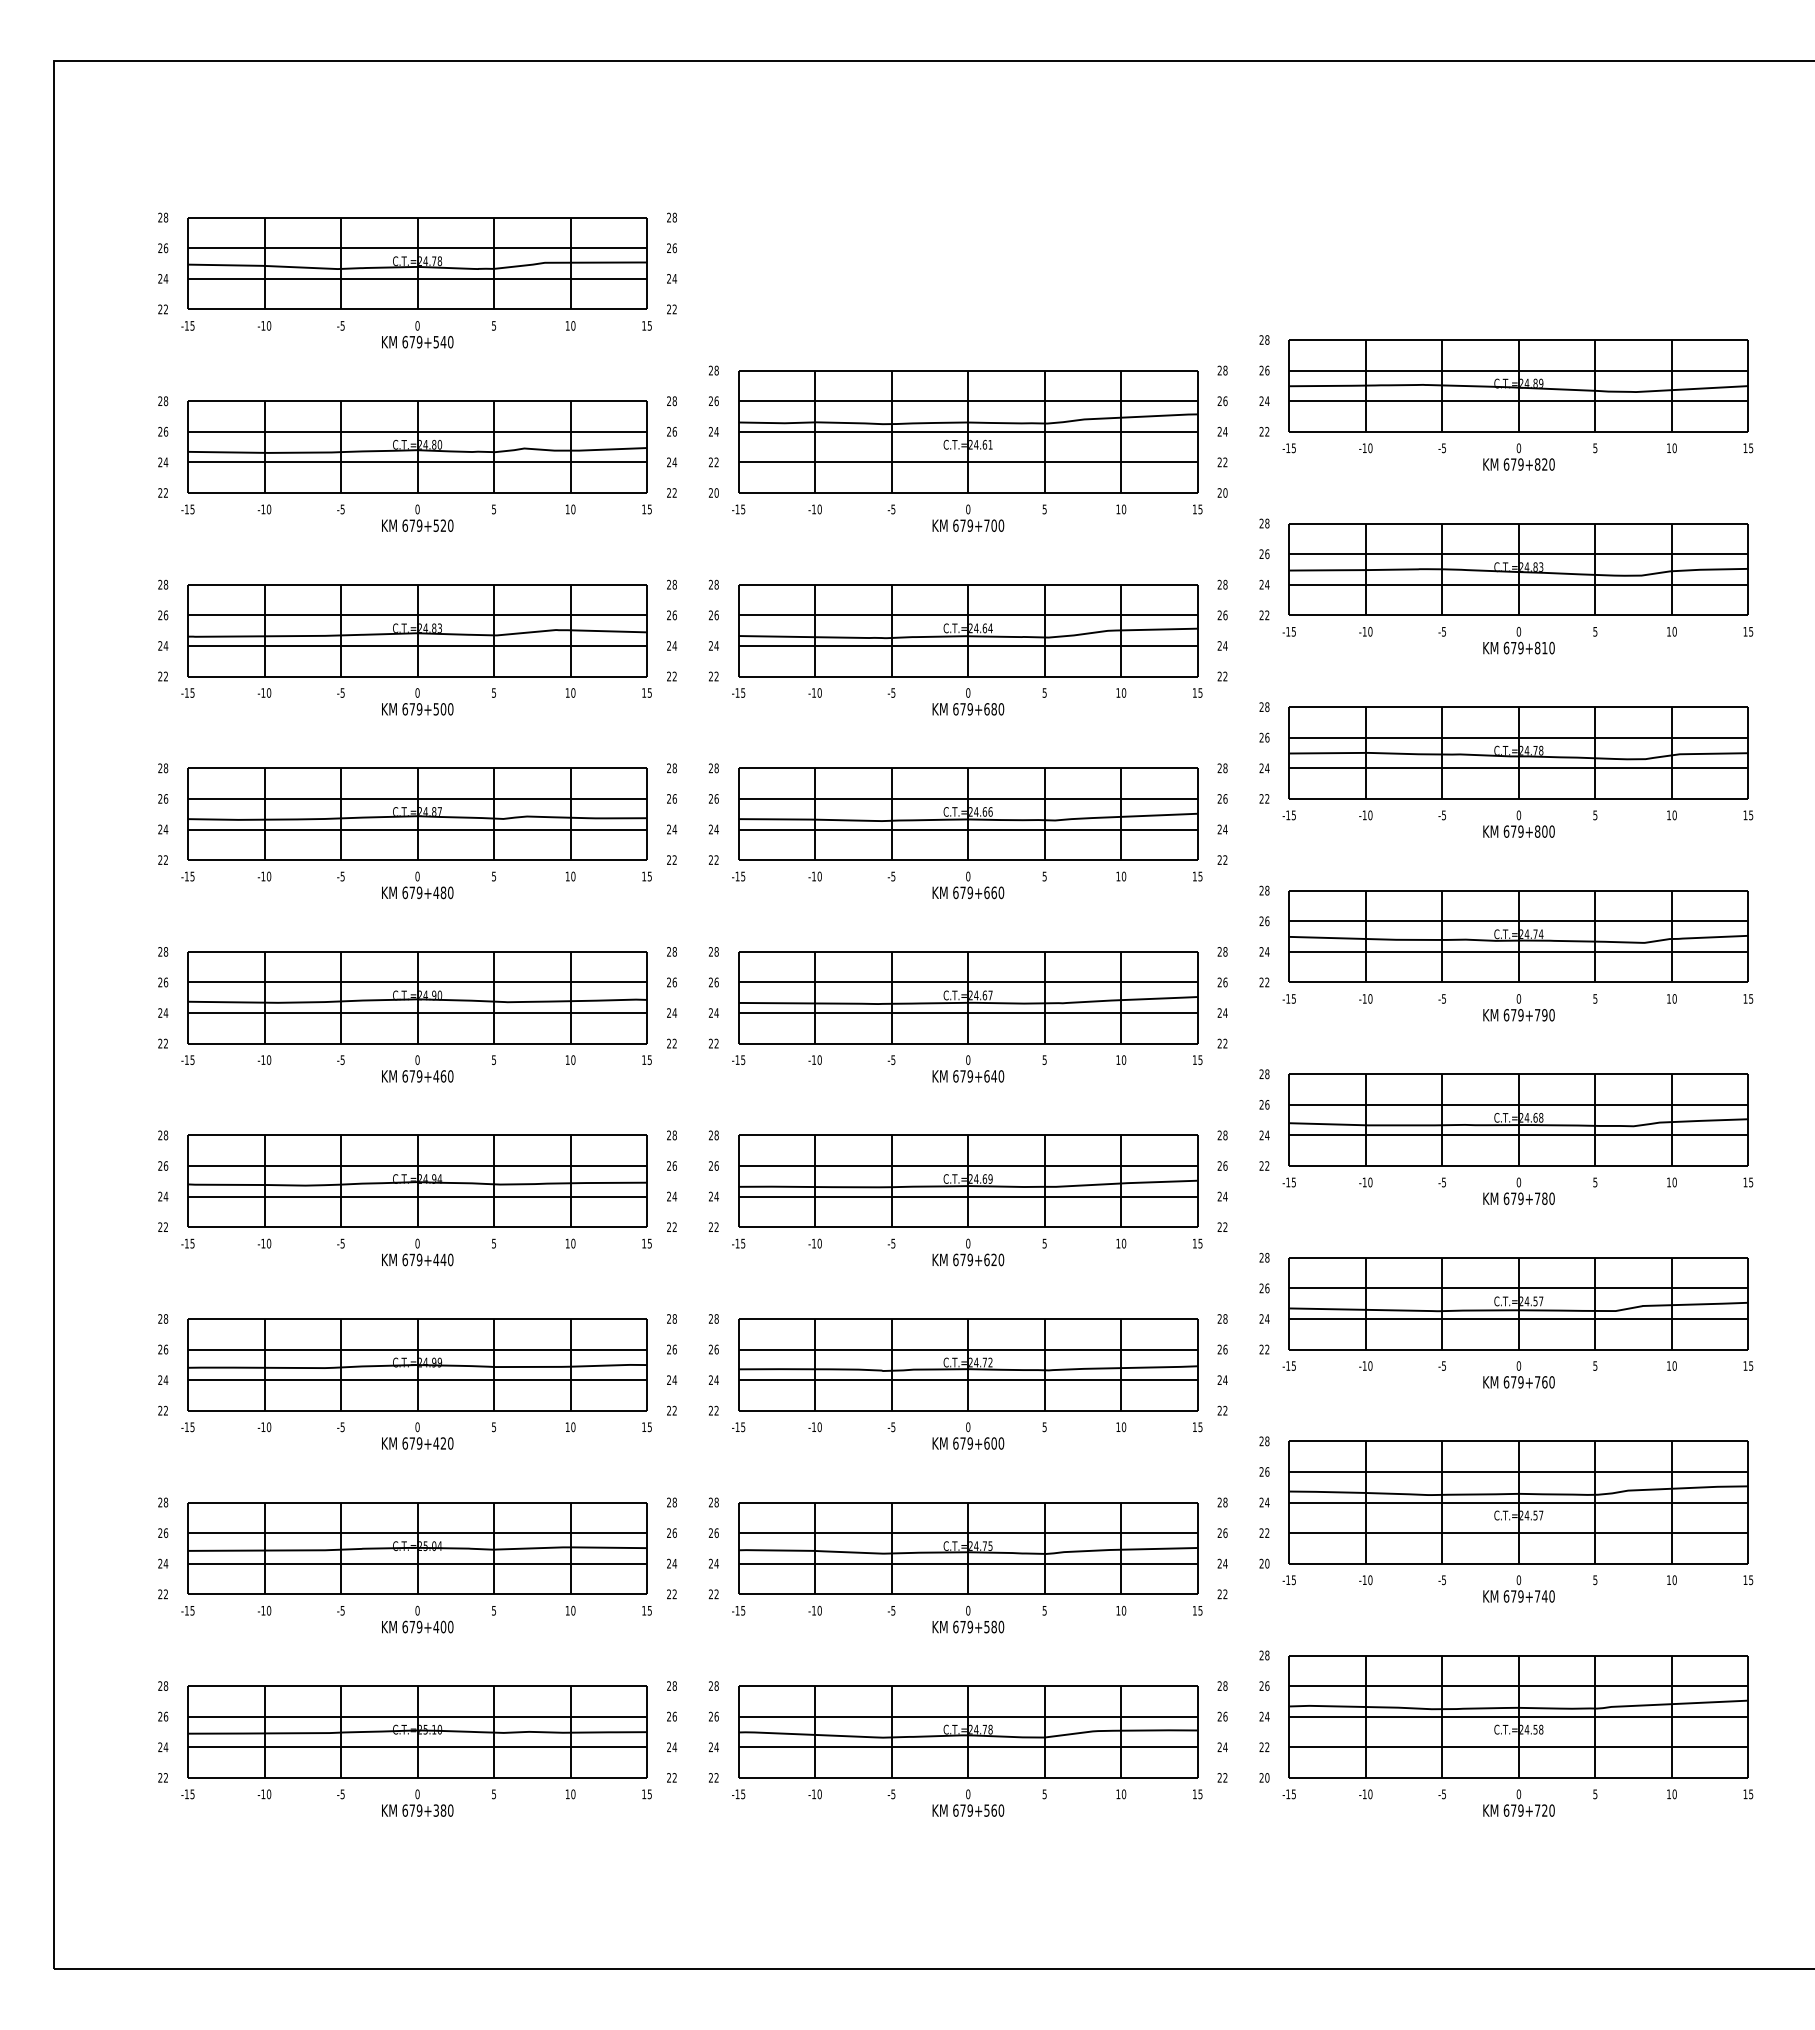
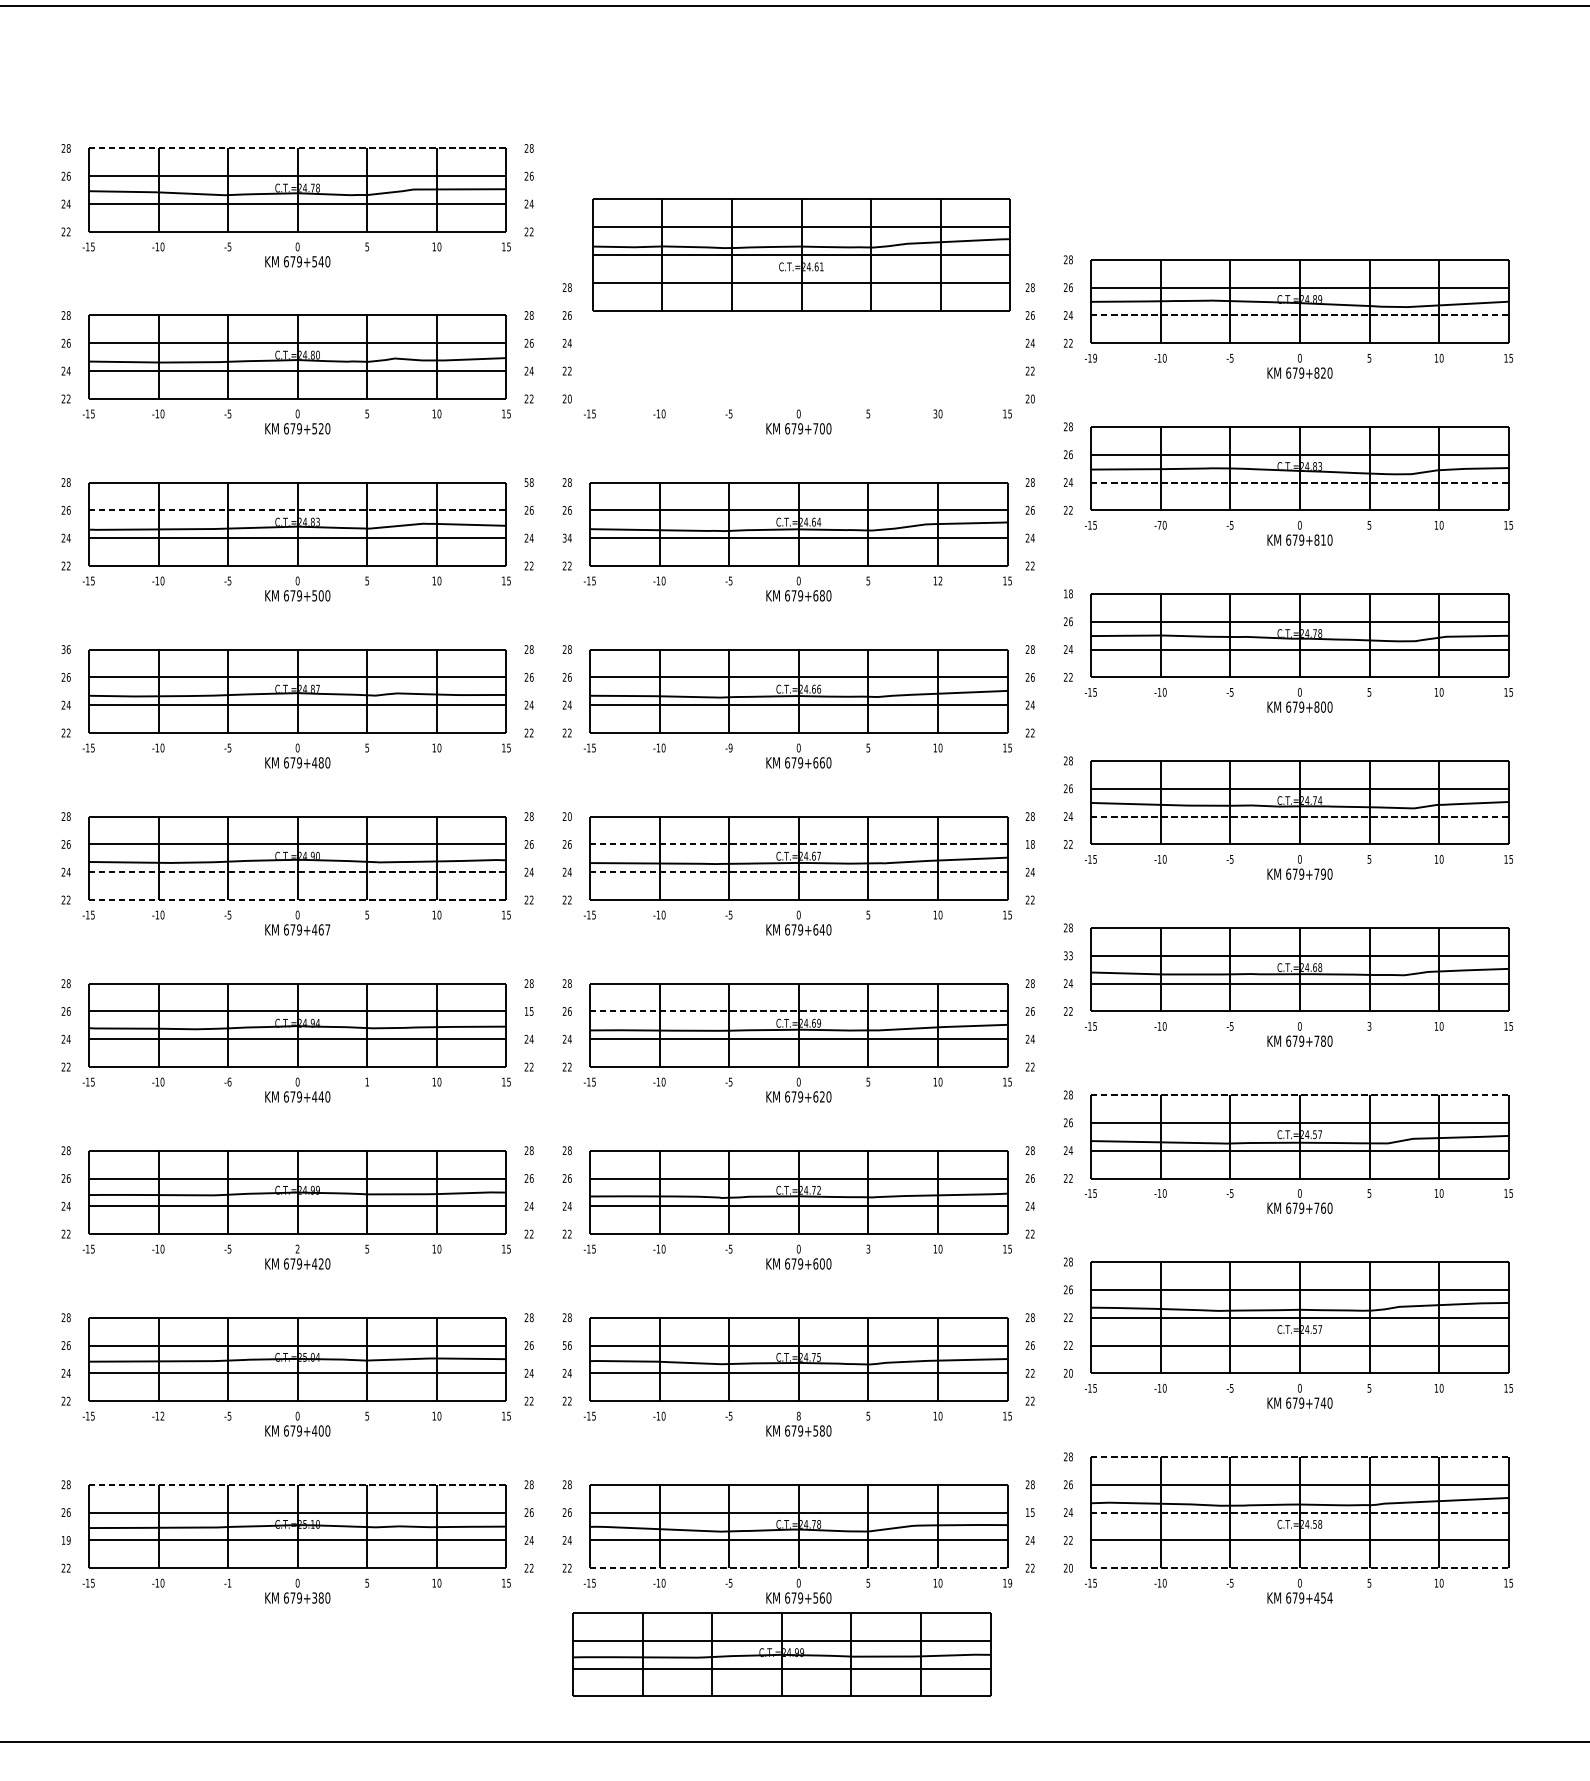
line: (418, 217) -> (298, 148), solid -> dashed
line: (1519, 401) -> (1300, 315), solid -> dashed
part: (968, 431) -> (801, 254), moved
text: (1293, 447) -> (1094, 357), -15 -> -19
text: (1118, 509) -> (935, 414), 10 -> 30
text: (669, 584) -> (526, 482), 28 -> 58
line: (1519, 584) -> (1300, 482), solid -> dashed
line: (418, 615) -> (298, 510), solid -> dashed
text: (1364, 631) -> (1159, 525), -10 -> -70
text: (711, 646) -> (565, 538), 24 -> 34
text: (1123, 692) -> (940, 580), 10 -> 12
text: (1261, 706) -> (1065, 593), 28 -> 18
text: (163, 768) -> (66, 649), 28 -> 36
text: (893, 875) -> (730, 747), -5 -> -9
text: (716, 951) -> (569, 816), 28 -> 20
line: (1519, 951) -> (1300, 816), solid -> dashed
line: (968, 982) -> (799, 844), solid -> dashed
text: (1222, 982) -> (1030, 844), 26 -> 18
line: (418, 1013) -> (298, 872), solid -> dashed
line: (968, 1013) -> (799, 872), solid -> dashed
line: (418, 1043) -> (298, 899), solid -> dashed
text: (450, 1076) -> (327, 929), 679+460 -> 679+467
text: (1264, 1104) -> (1068, 955), 26 -> 33
text: (671, 1165) -> (528, 1010), 26 -> 15
line: (968, 1166) -> (799, 1011), solid -> dashed
text: (1595, 1181) -> (1369, 1025), 5 -> 3
text: (342, 1243) -> (229, 1081), -5 -> -6
text: (494, 1243) -> (367, 1081), 5 -> 1
line: (1519, 1257) -> (1300, 1094), solid -> dashed
text: (1044, 1426) -> (868, 1248), 5 -> 3
text: (417, 1427) -> (297, 1249), 0 -> 2
text: (1267, 1502) -> (1071, 1317), 24 -> 22
text: (710, 1533) -> (564, 1345), 26 -> 56
text: (1225, 1563) -> (1032, 1373), 24 -> 22
text: (268, 1610) -> (162, 1415), -10 -> -12
text: (968, 1610) -> (799, 1415), 0 -> 8
line: (1519, 1655) -> (1300, 1456), solid -> dashed
line: (418, 1686) -> (298, 1485), solid -> dashed
text: (1222, 1716) -> (1030, 1512), 26 -> 15
line: (1519, 1716) -> (1300, 1512), solid -> dashed
text: (163, 1747) -> (66, 1540), 24 -> 19
line: (968, 1777) -> (799, 1567), solid -> dashed
line: (1519, 1777) -> (1300, 1567), solid -> dashed
text: (1200, 1793) -> (1010, 1582), 15 -> 19
text: (342, 1794) -> (229, 1583), -5 -> -1
text: (1544, 1810) -> (1323, 1597), 679+720 -> 679+454
part: (949, 1872) -> (781, 1654), added

